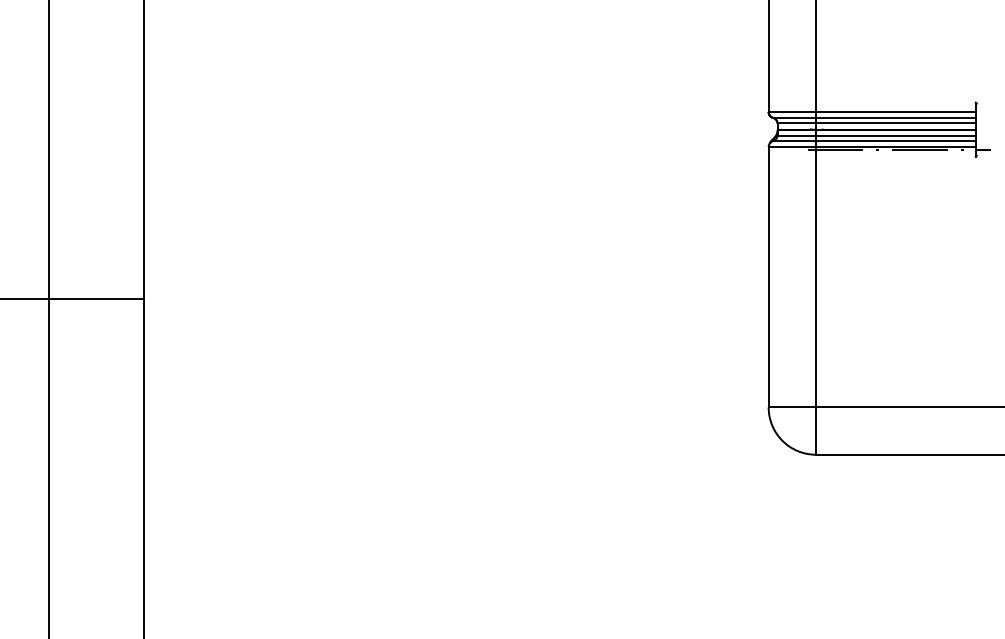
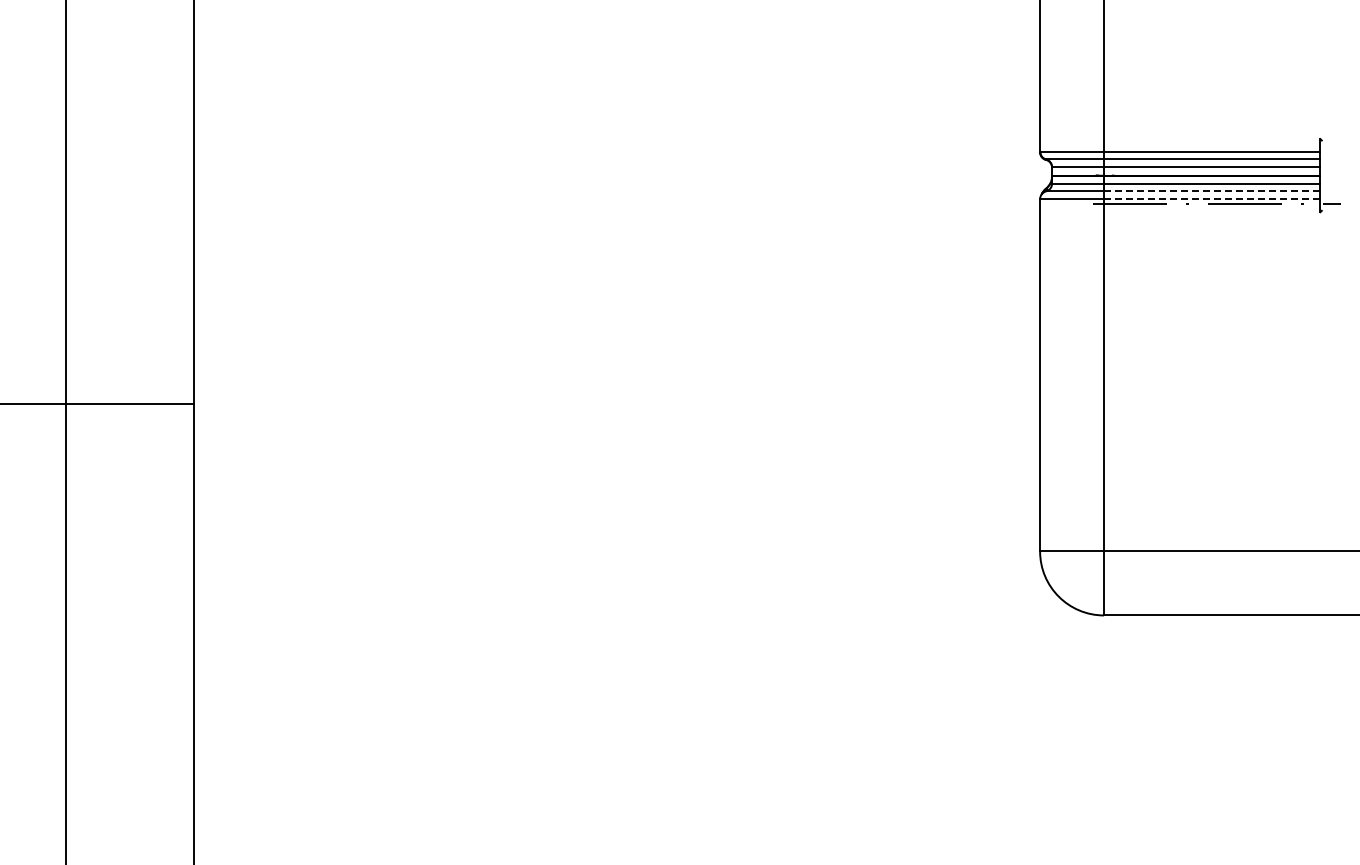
line: (896, 141) -> (1212, 191), solid -> dashed
line: (896, 147) -> (1212, 199), solid -> dashed

